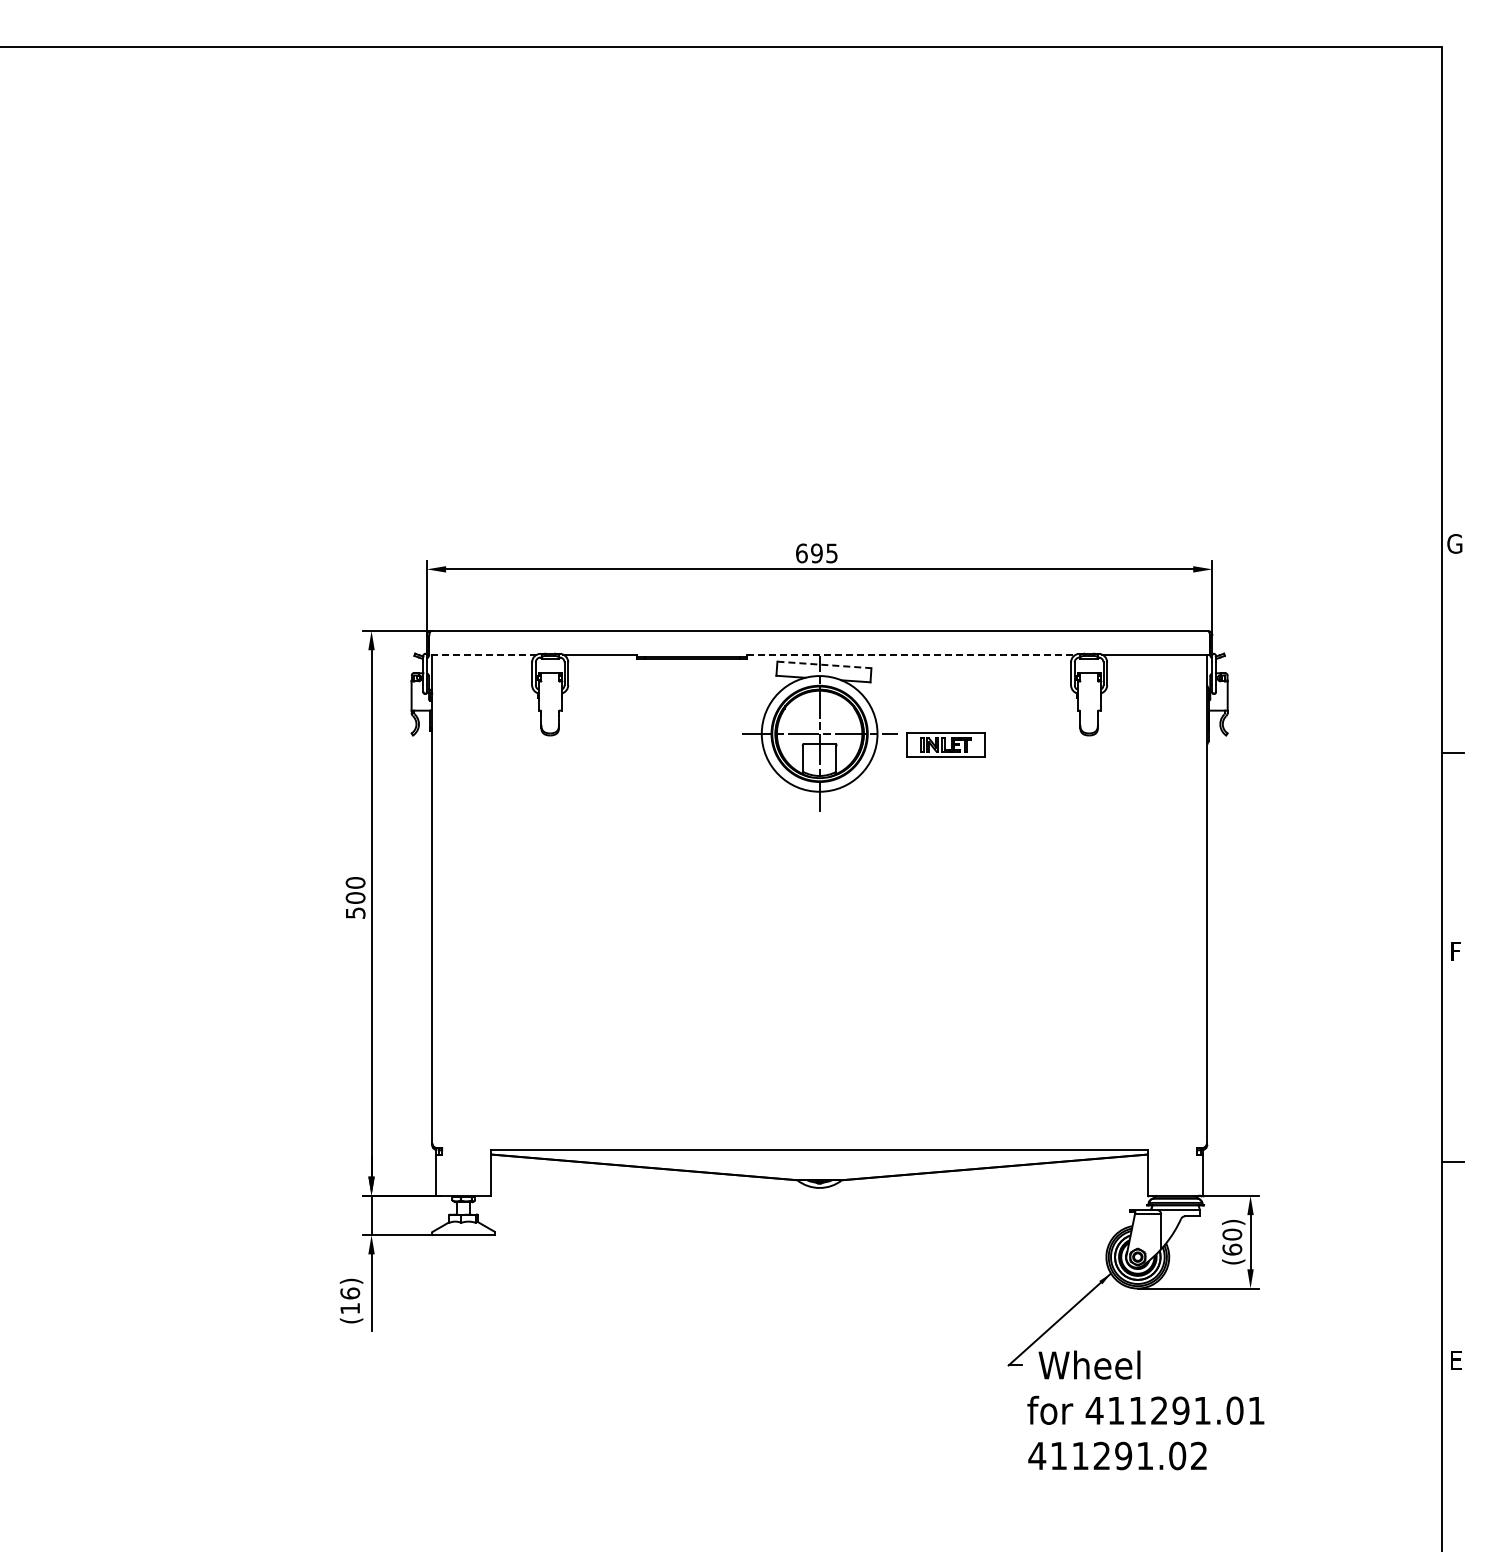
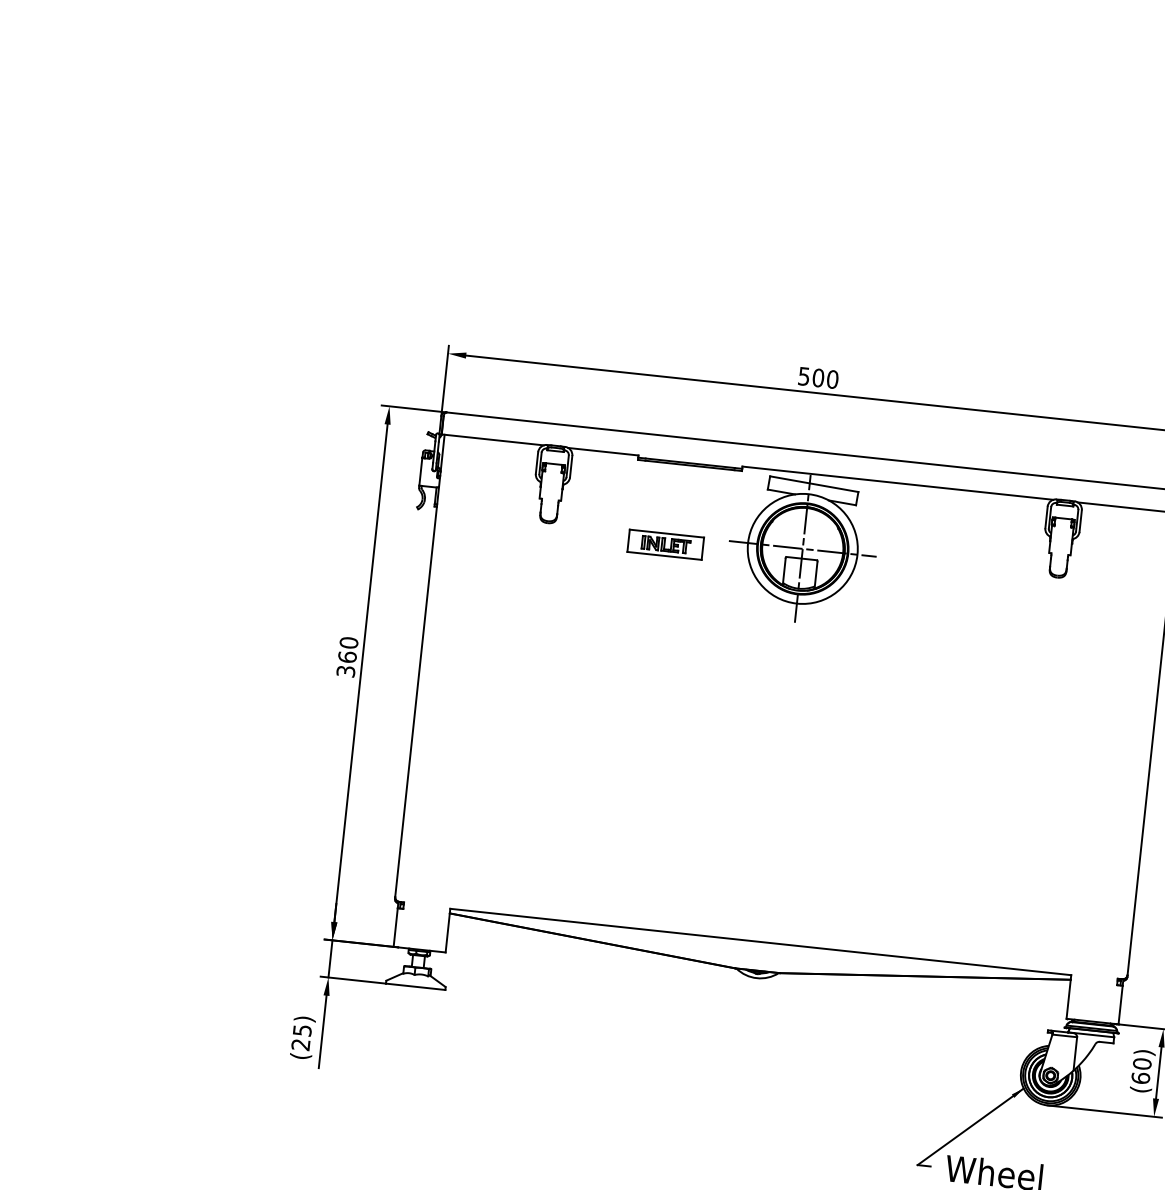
text: (816, 553) -> (818, 378), 695 -> 500
line: (483, 654) -> (492, 439), dashed -> solid
line: (912, 654) -> (898, 483), dashed -> solid
line: (824, 664) -> (814, 483), dashed -> solid
part: (945, 744) -> (665, 544), moved
text: (355, 905) -> (346, 664), 500 -> 360
text: (350, 1300) -> (301, 1037), (16) -> (25)

